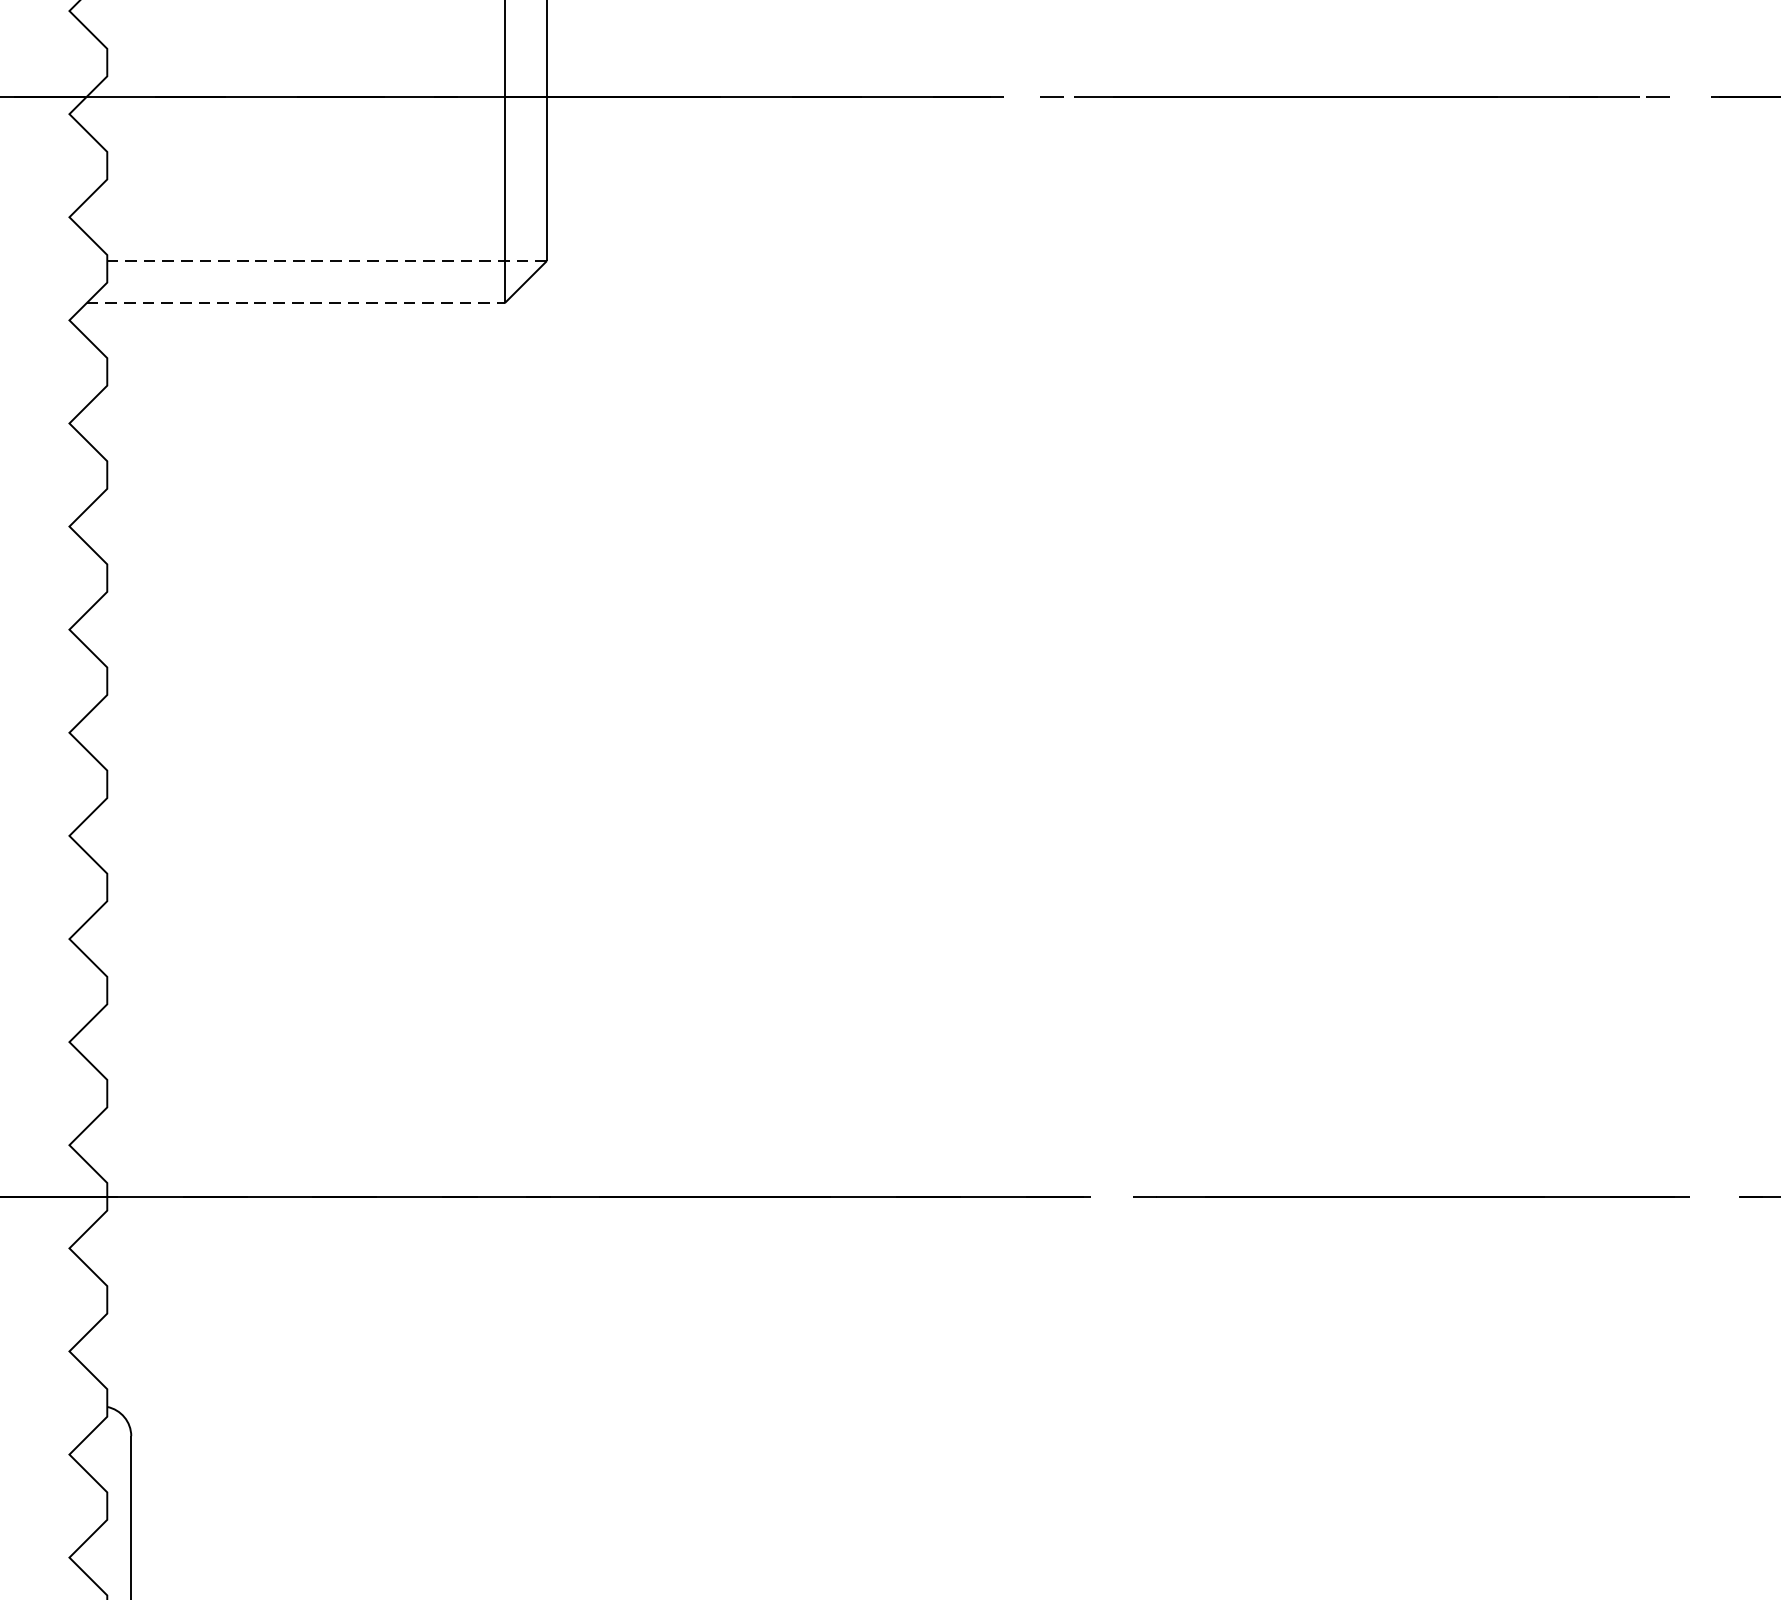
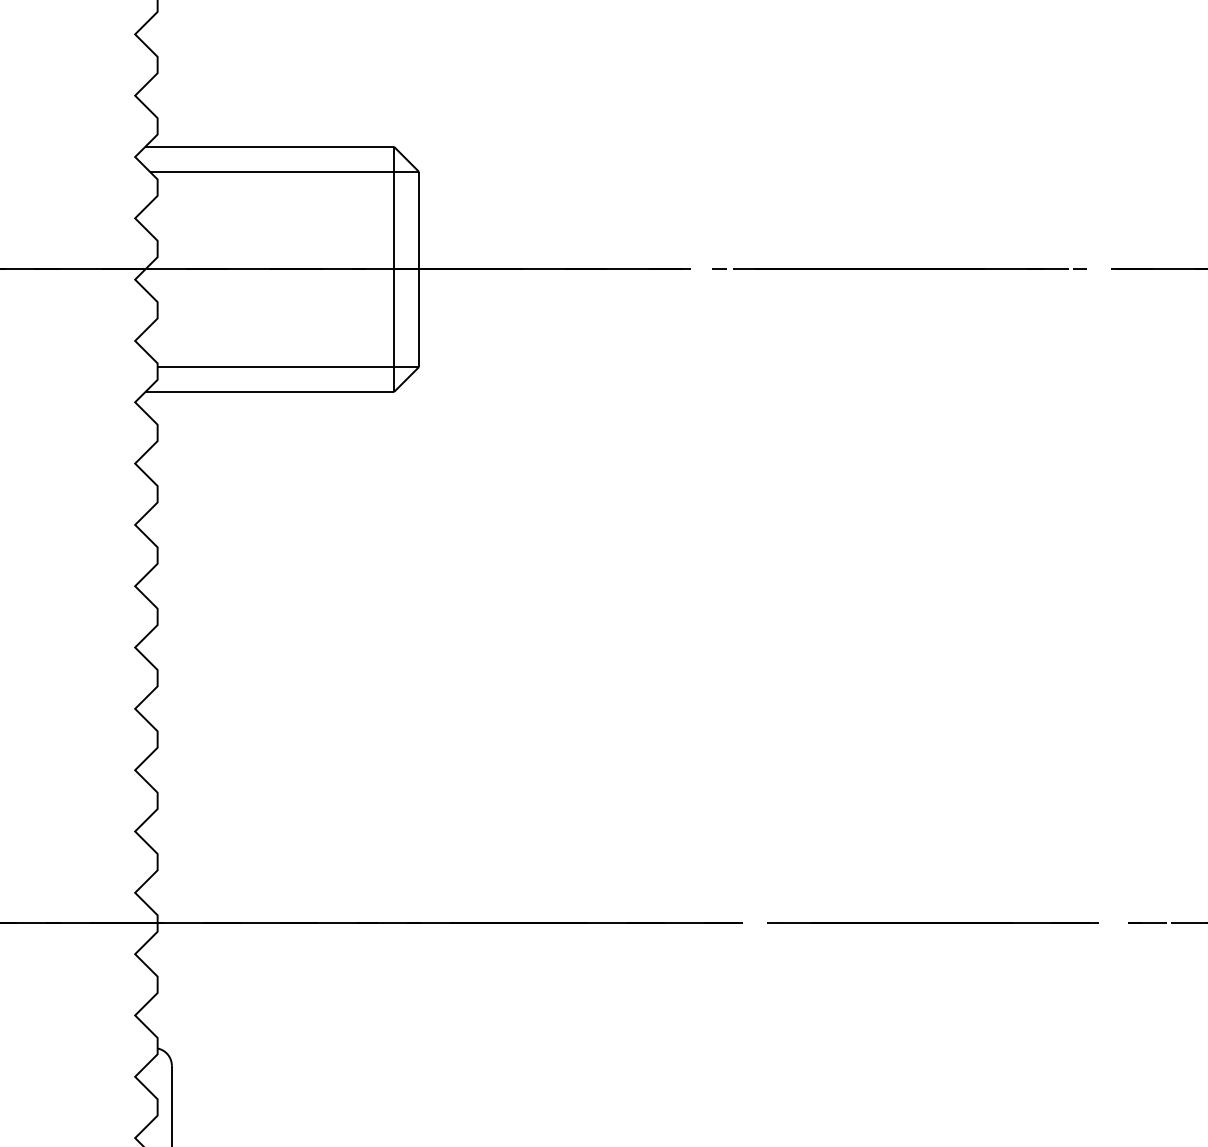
line: (327, 261) -> (288, 367), dashed -> solid
line: (297, 303) -> (270, 392), dashed -> solid

